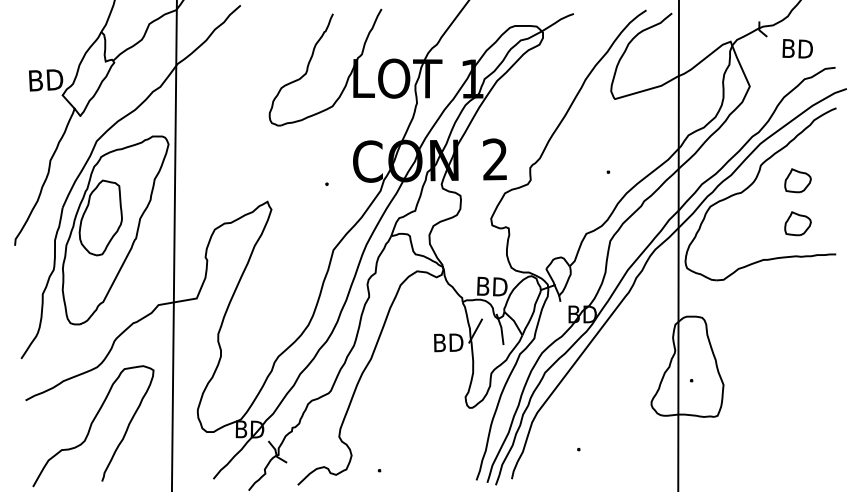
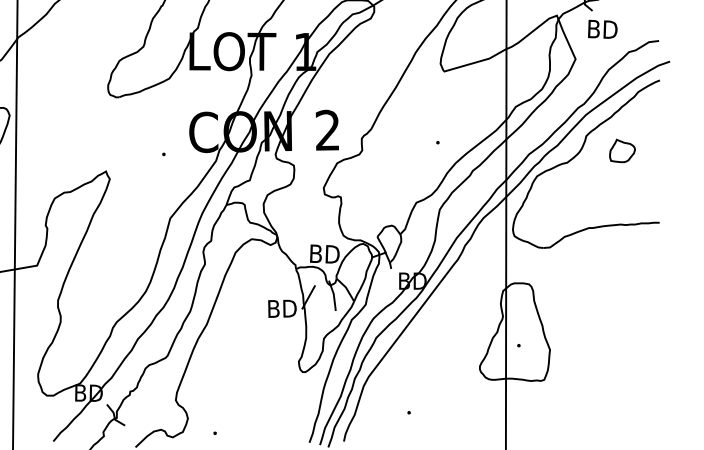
text: (797, 48) -> (602, 29), moved
part: (797, 223) -> (622, 192), removed

